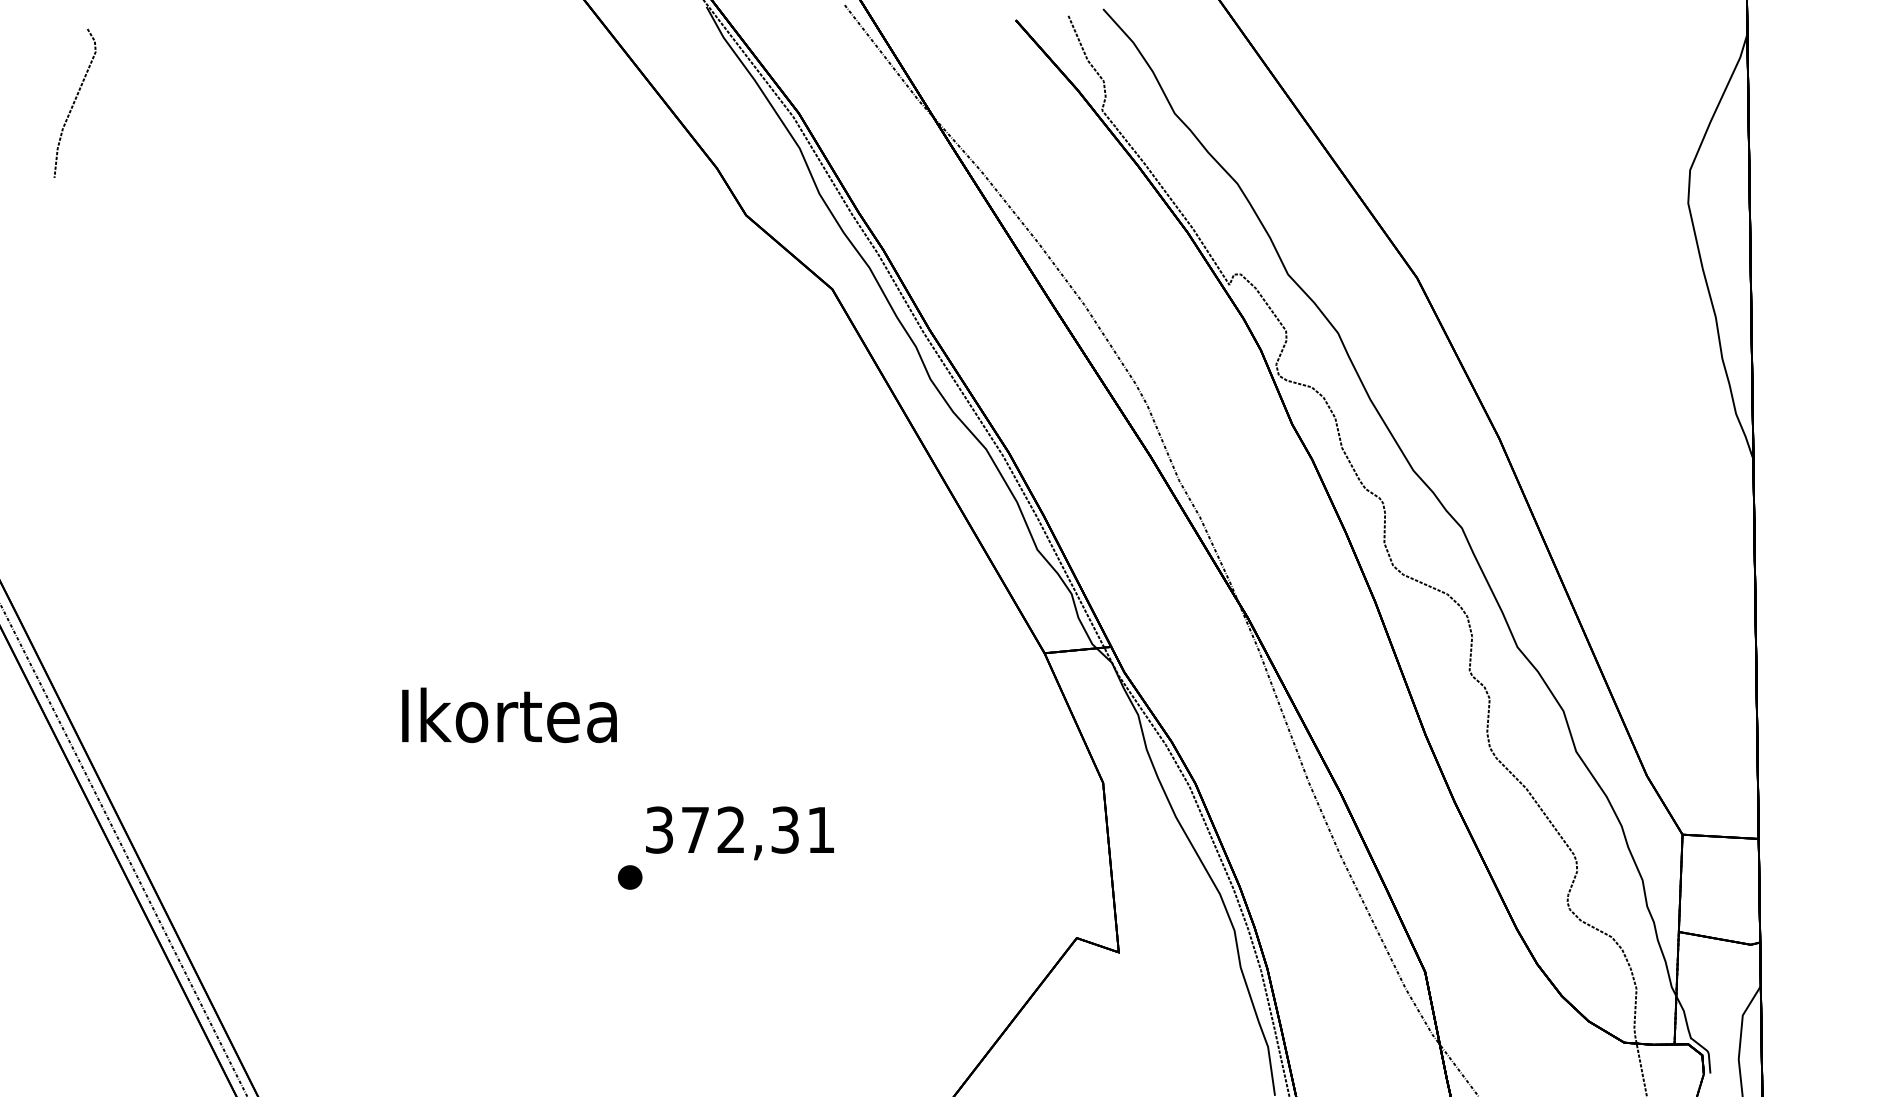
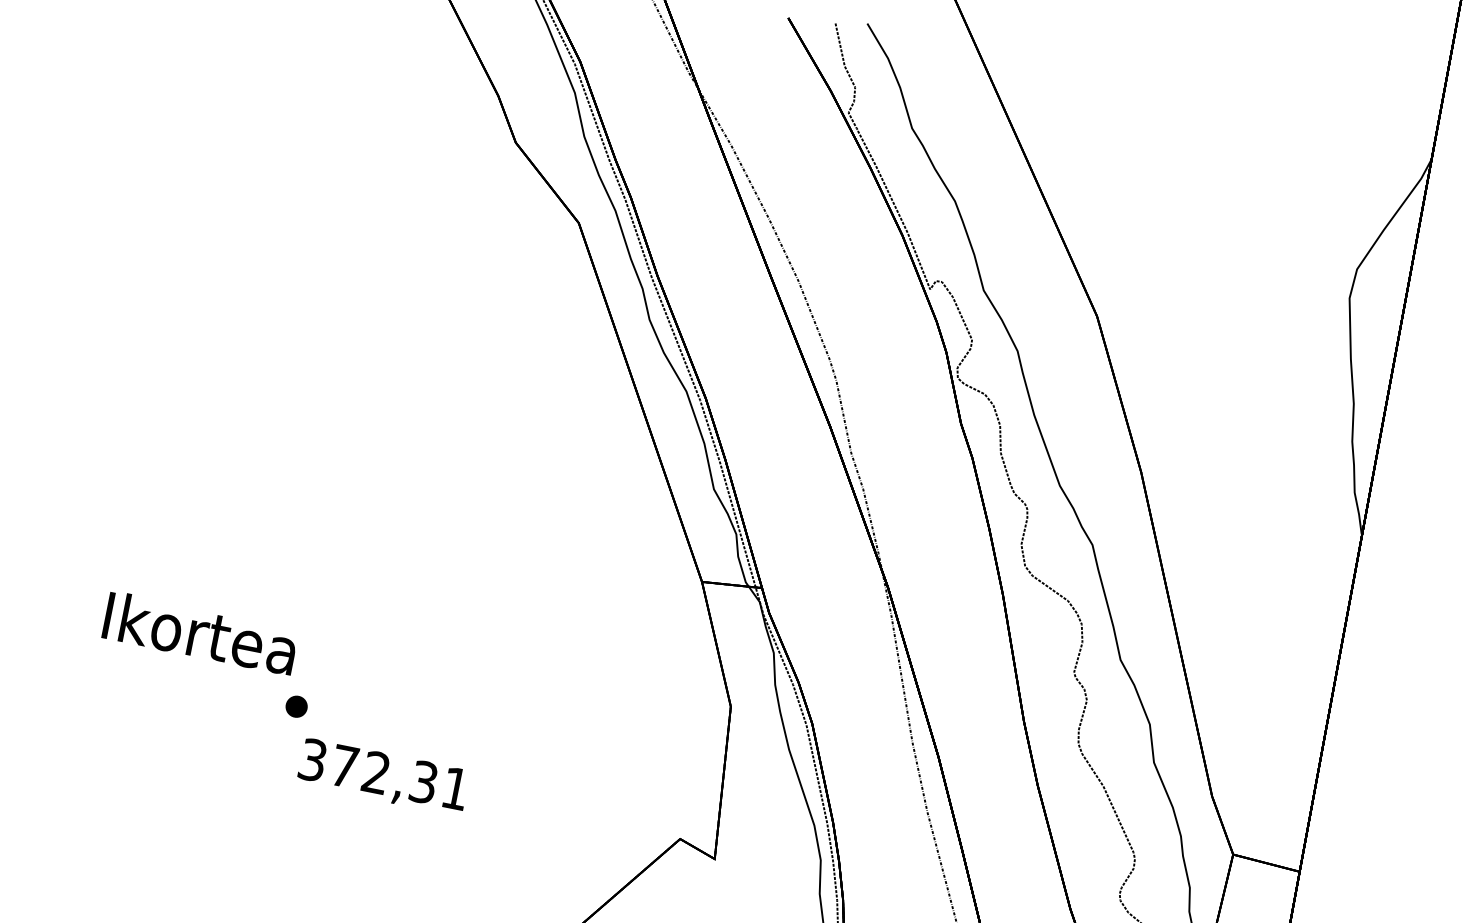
text: (509, 715) -> (200, 633), moved
text: (739, 833) -> (382, 777), moved

